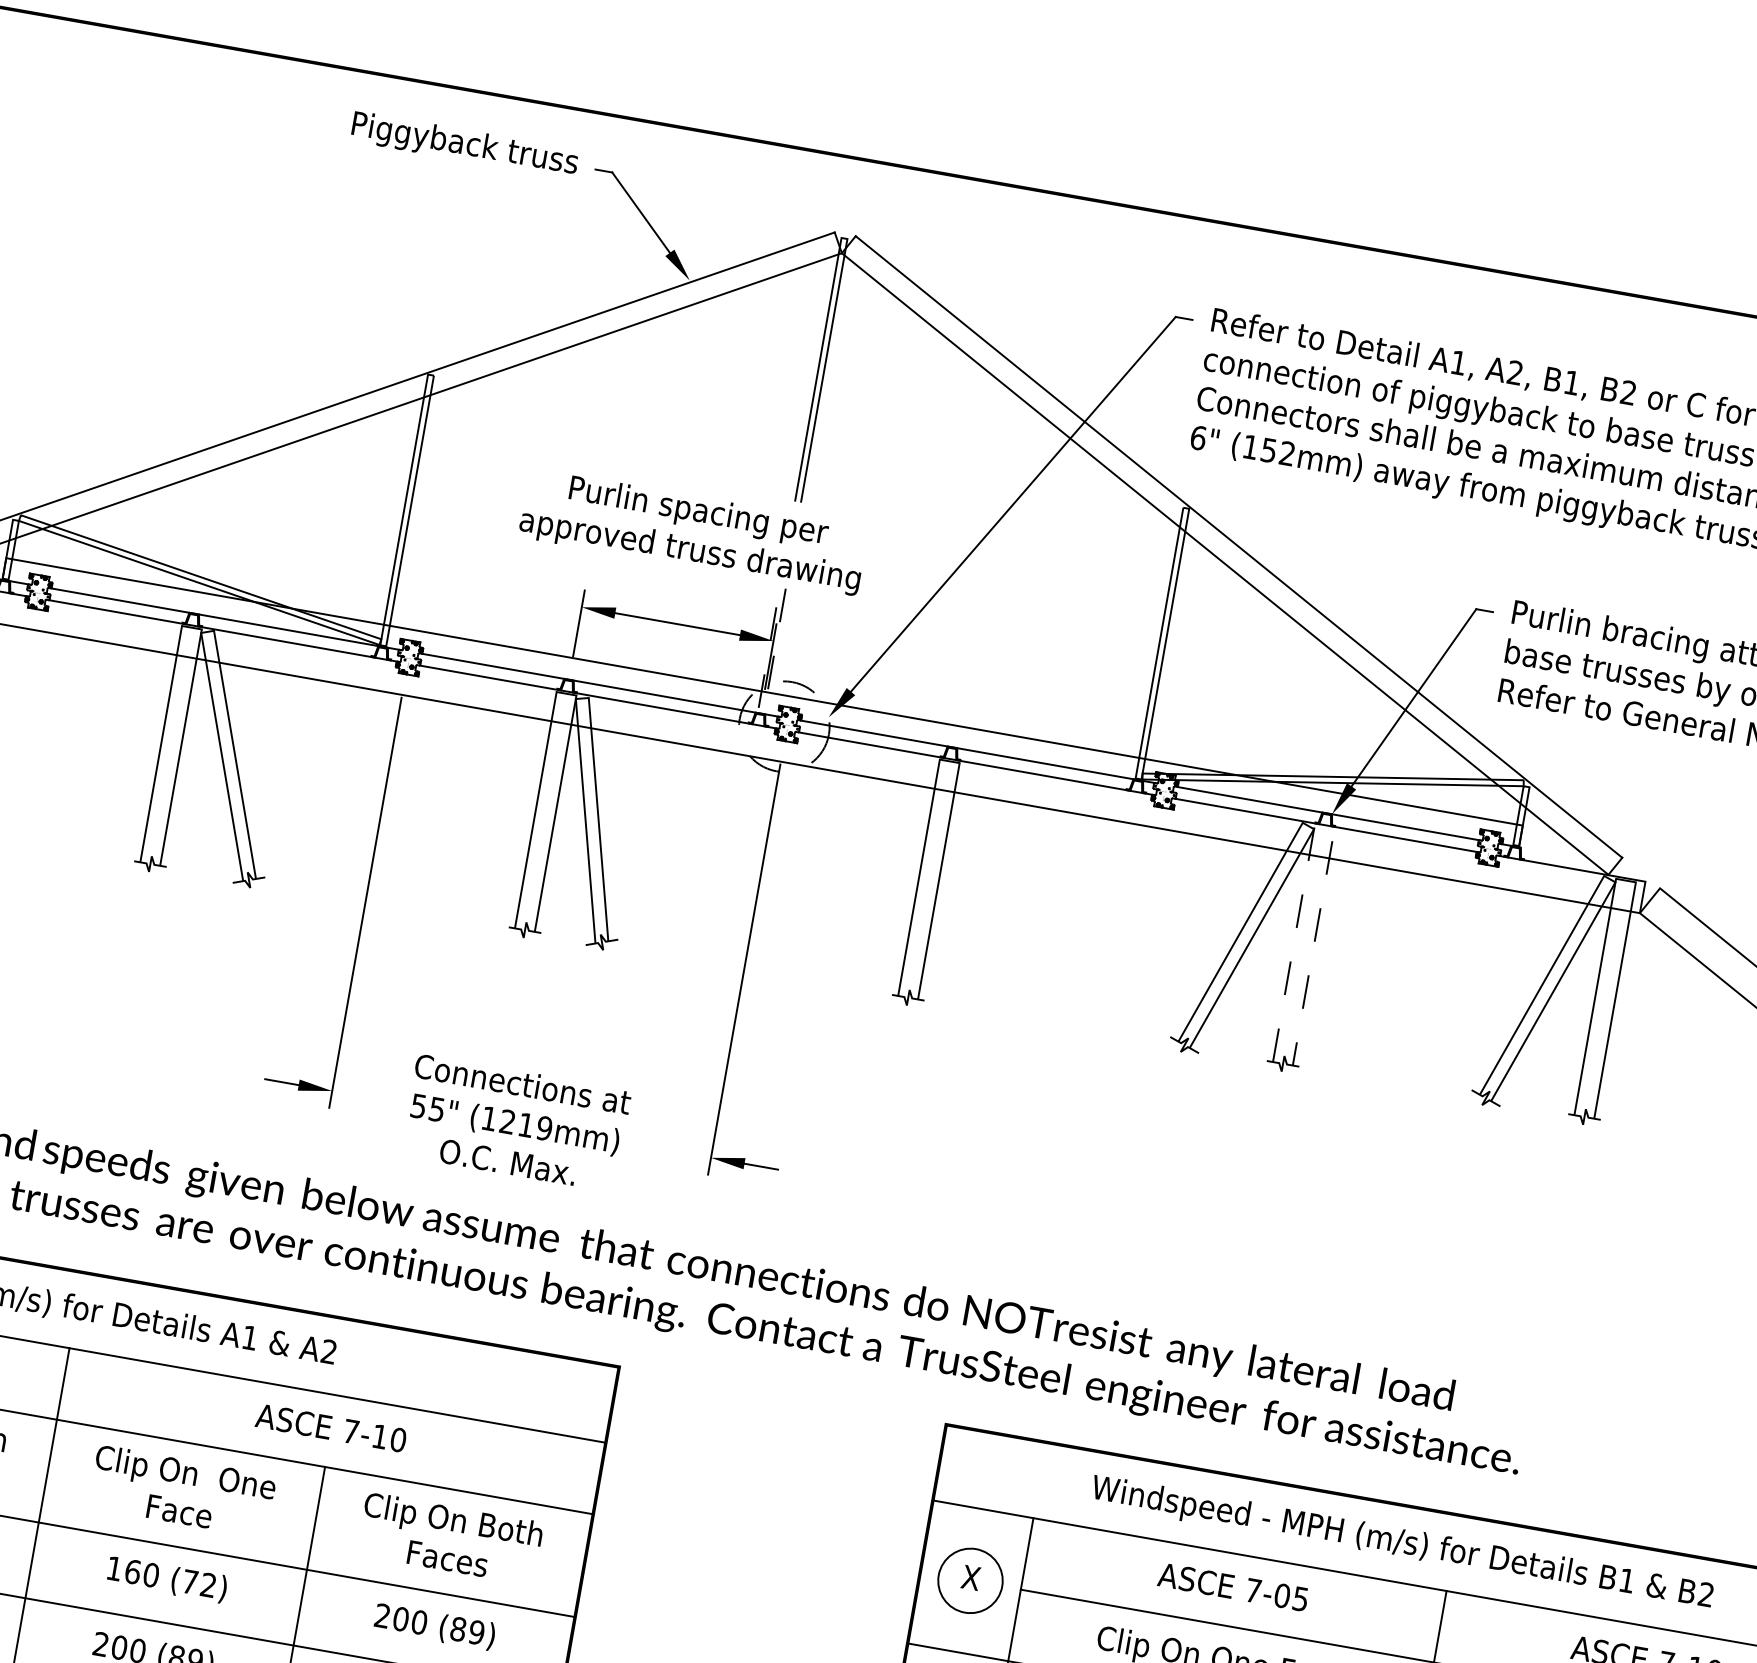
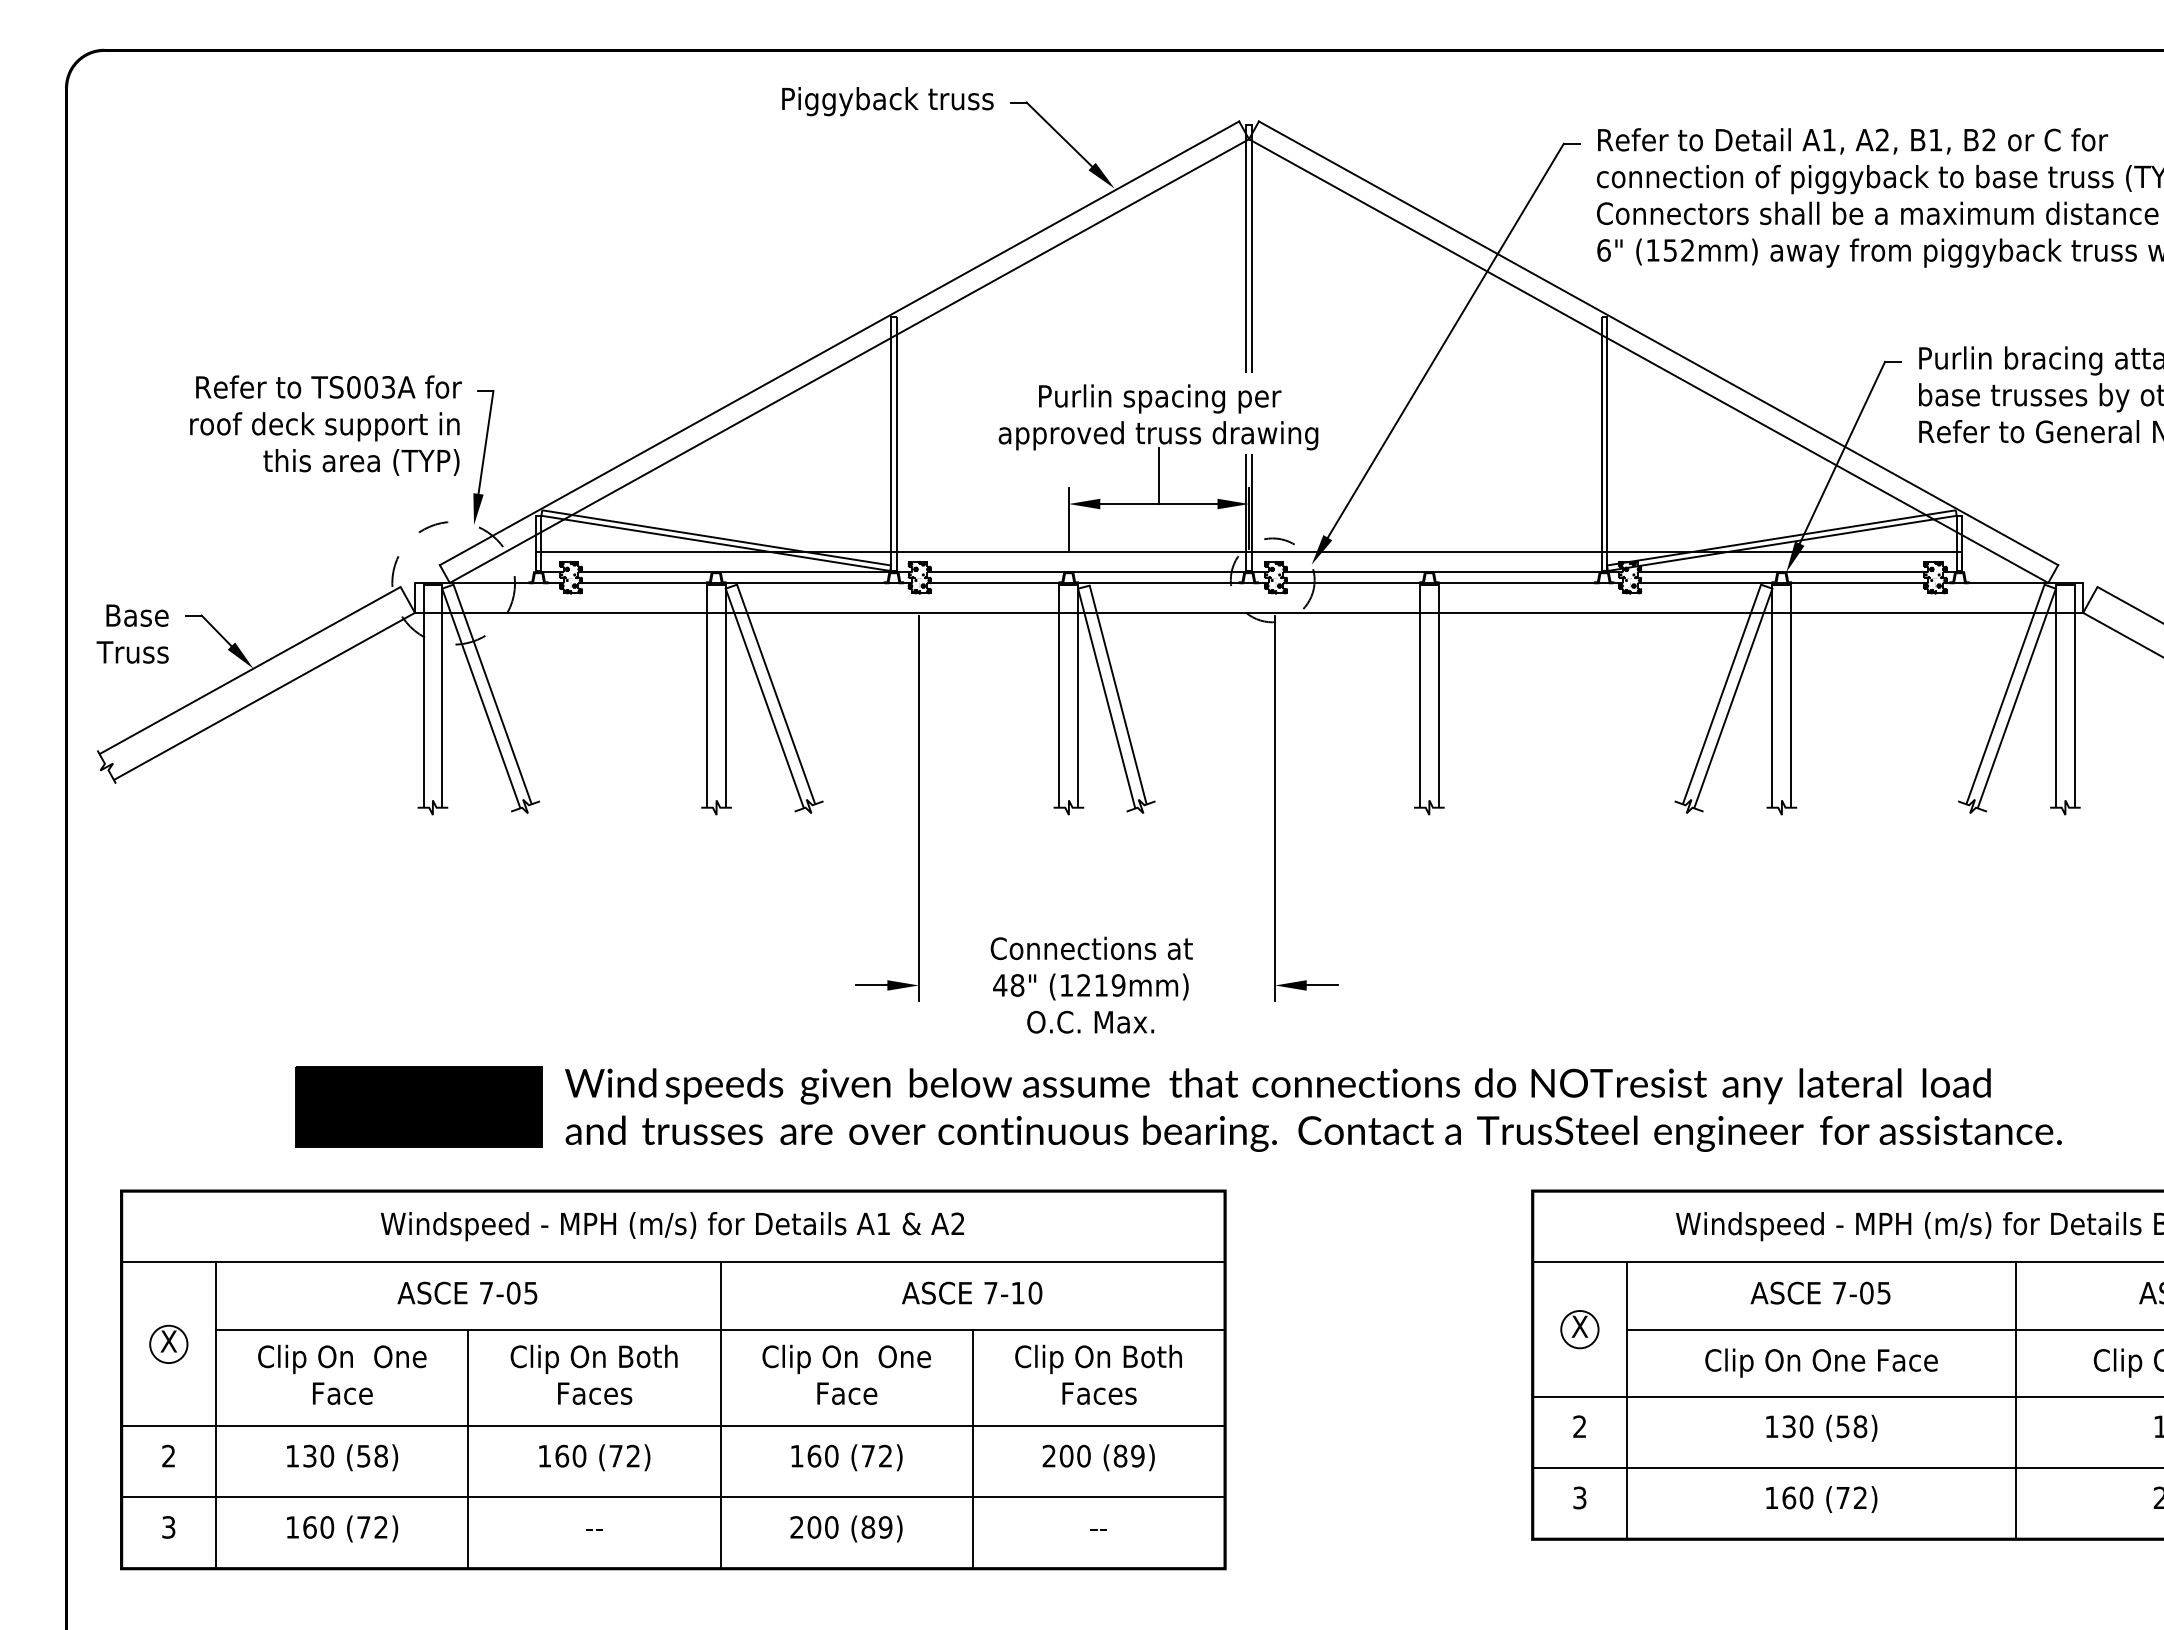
line: (682, 593) -> (1158, 475), added
line: (761, 712) -> (1249, 571), dashed -> solid
line: (1325, 827) -> (1782, 585), dashed -> solid
text: (427, 1107) -> (1008, 985), 55" -> 48"
circle: (970, 1580) -> (1579, 1329), size x0.62

